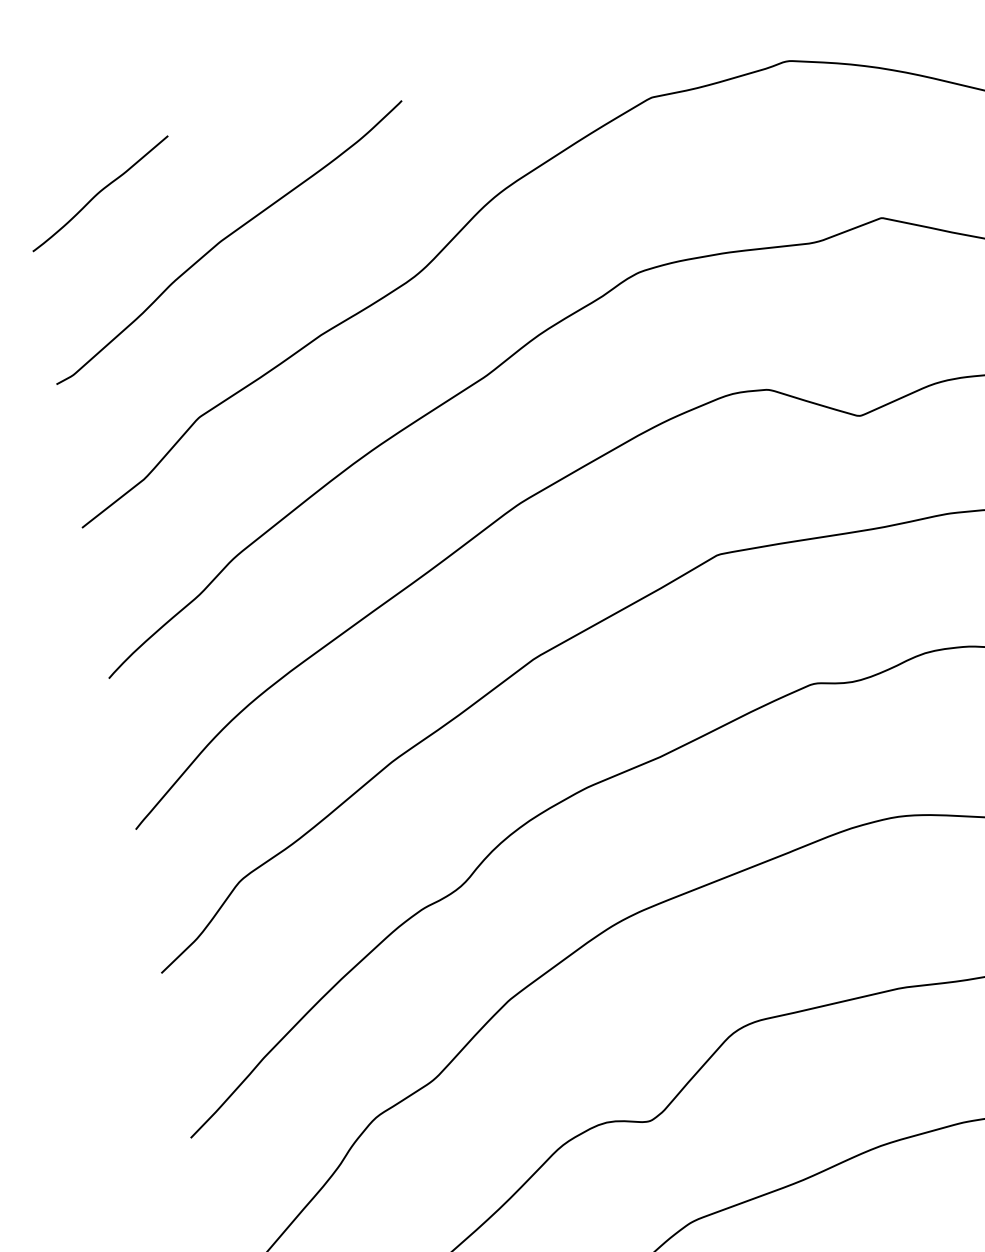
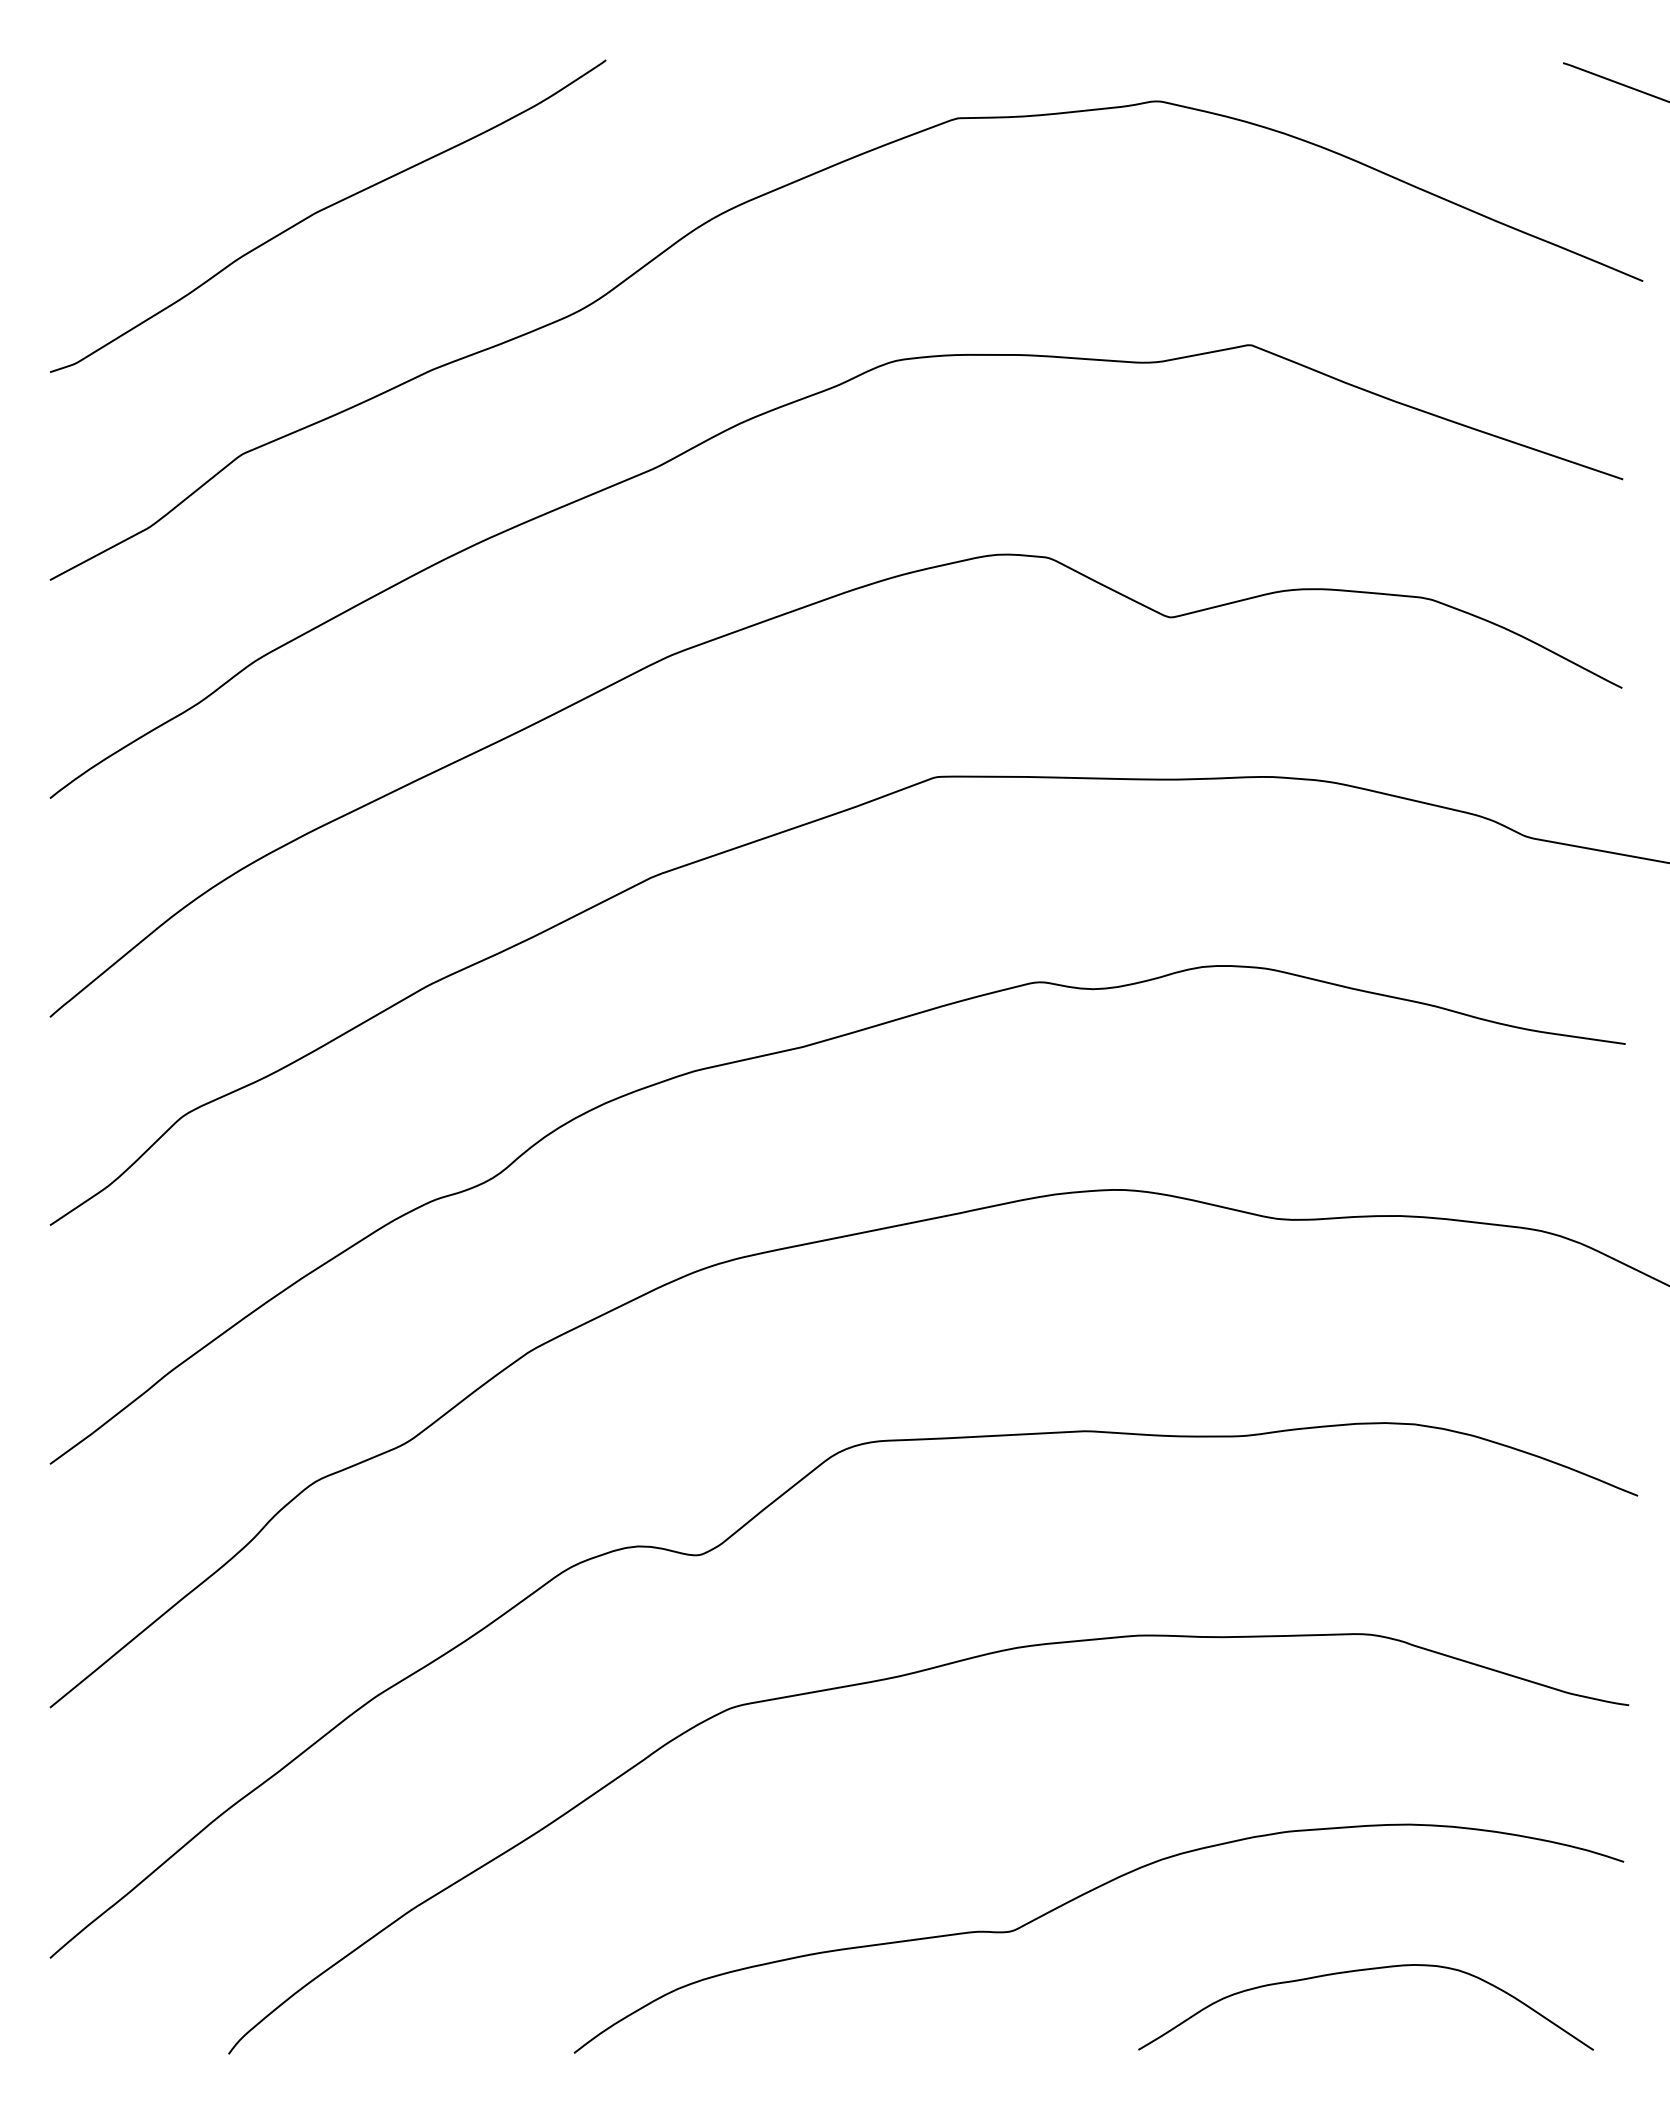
curve: (99, 193) -> (158, 114), removed

